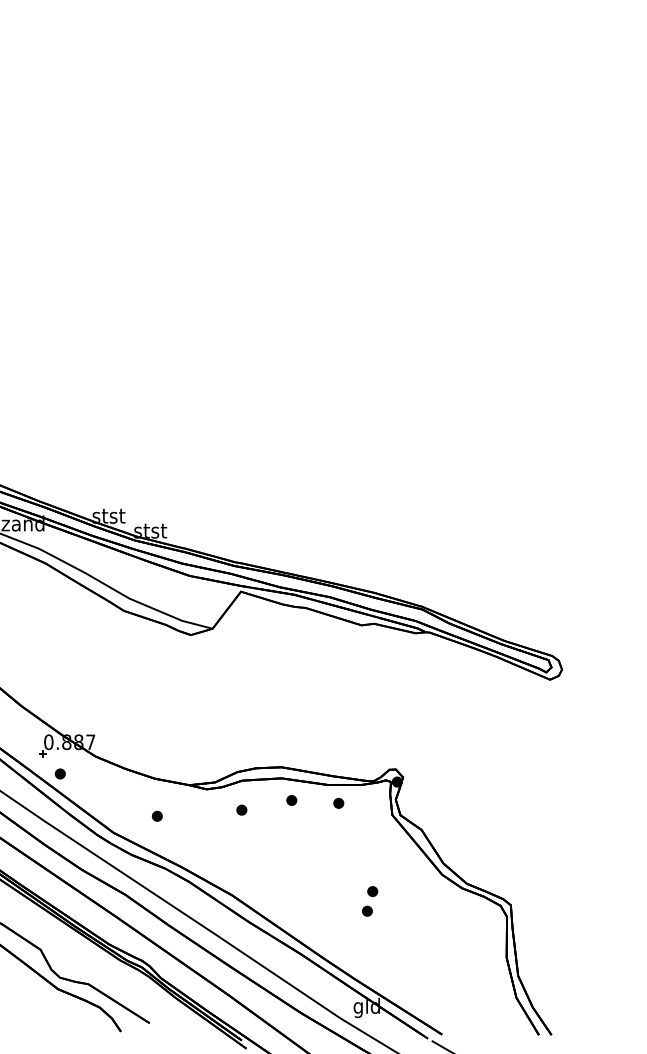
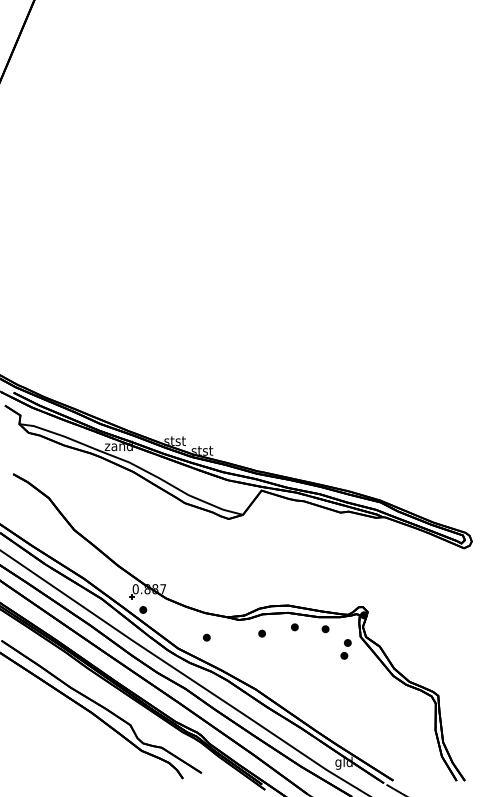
part: (369, 901) -> (345, 649), moved

